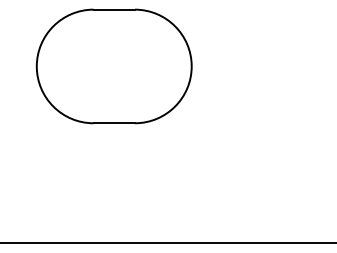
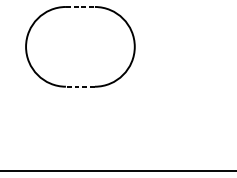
line: (114, 9) -> (80, 6), solid -> dashed
line: (114, 123) -> (80, 86), solid -> dashed

